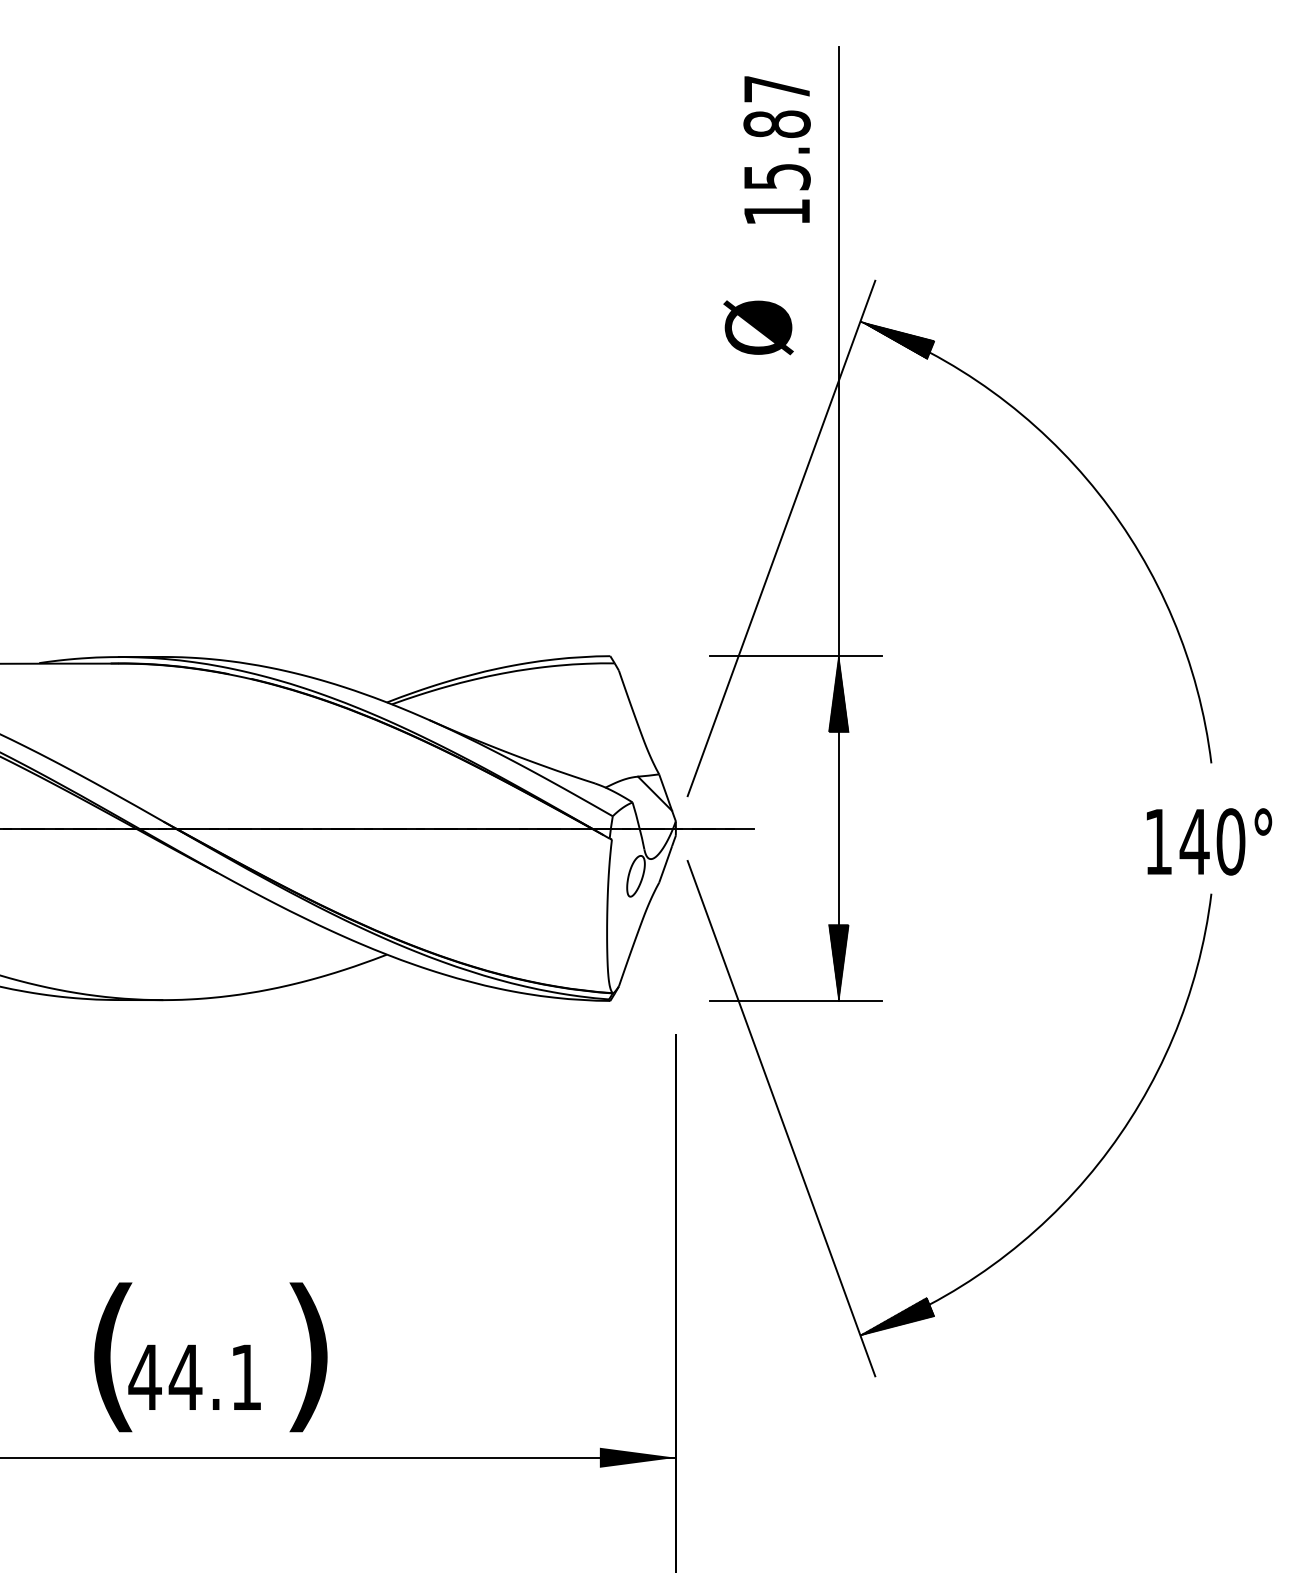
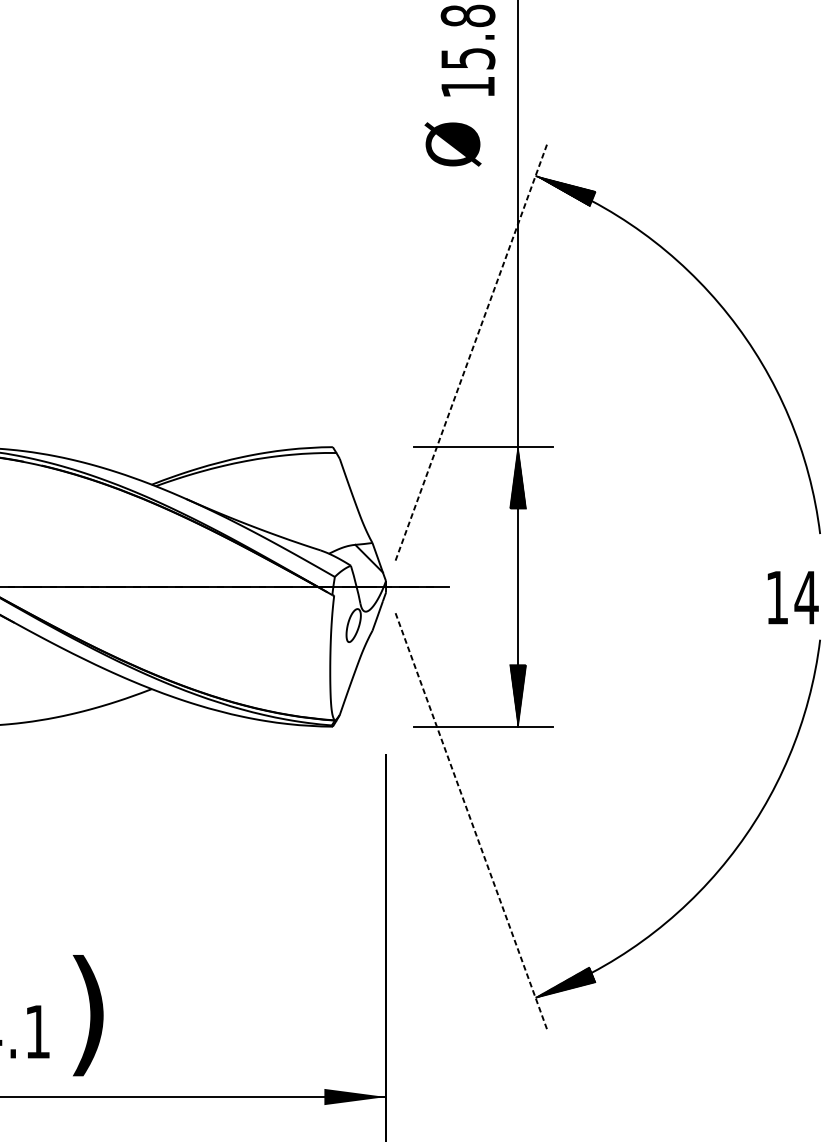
text: (758, 327) -> (452, 144), moved
line: (781, 538) -> (471, 351), solid -> dashed
line: (781, 1119) -> (471, 822), solid -> dashed

